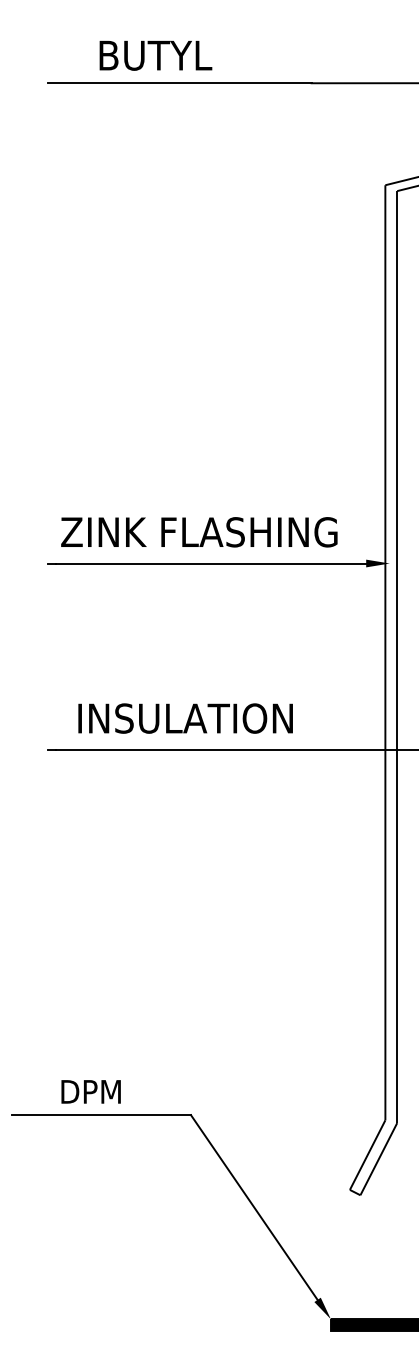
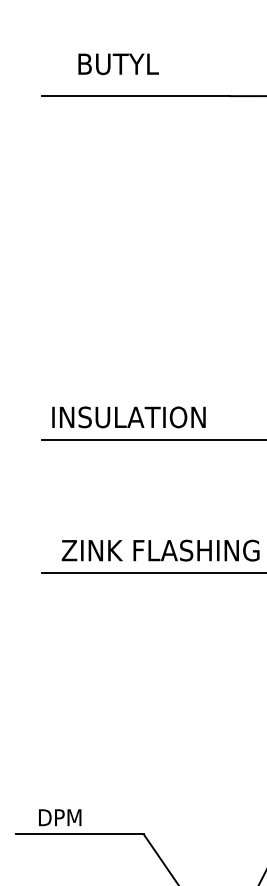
text: (155, 55) -> (118, 64), moved
text: (199, 532) -> (149, 417), ZINK FLASHING -> INSULATION
text: (214, 718) -> (160, 550), INSULATION -> ZINK FLASHING
text: (90, 1091) -> (59, 817), moved

